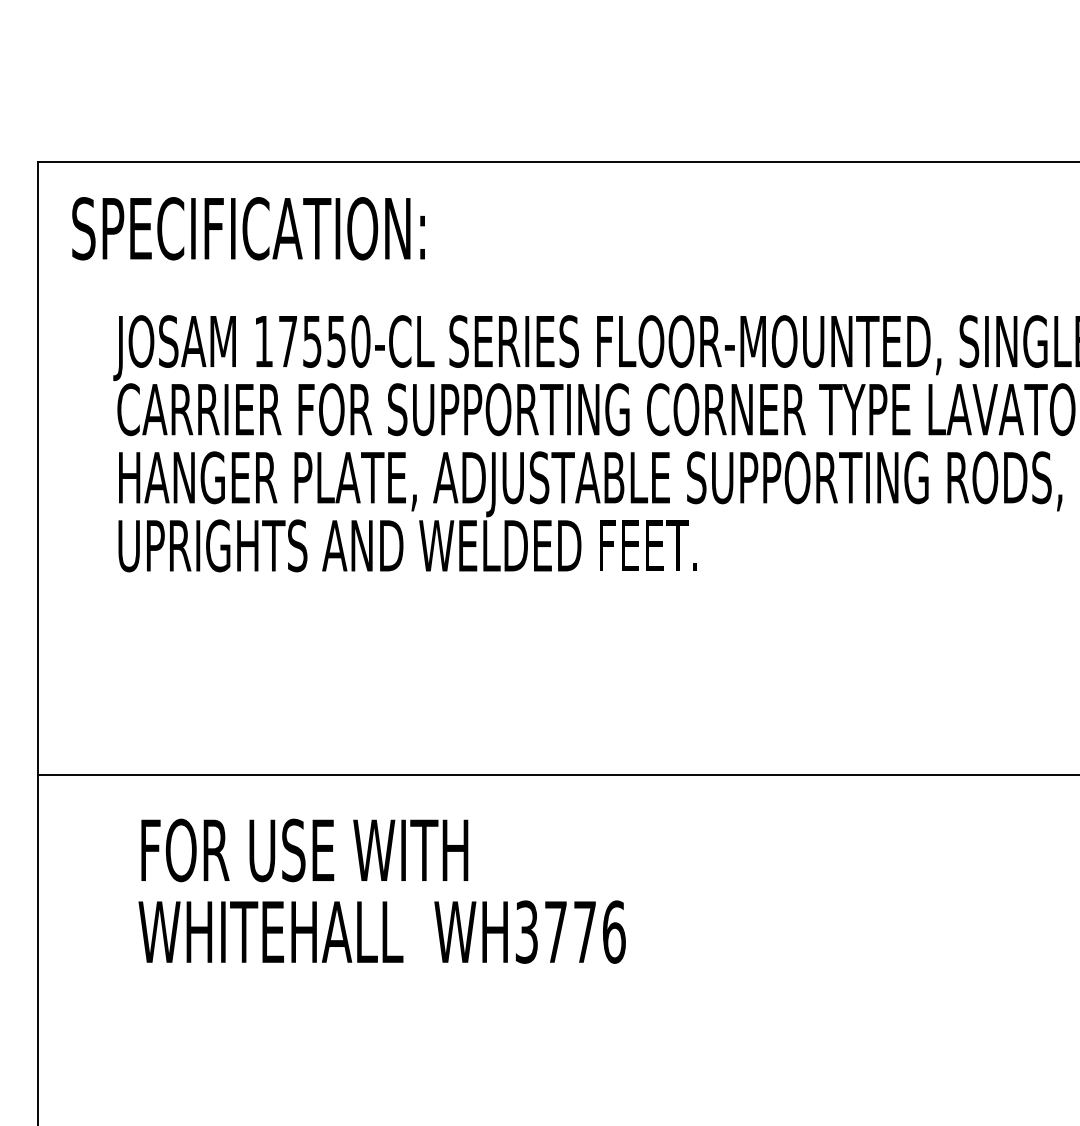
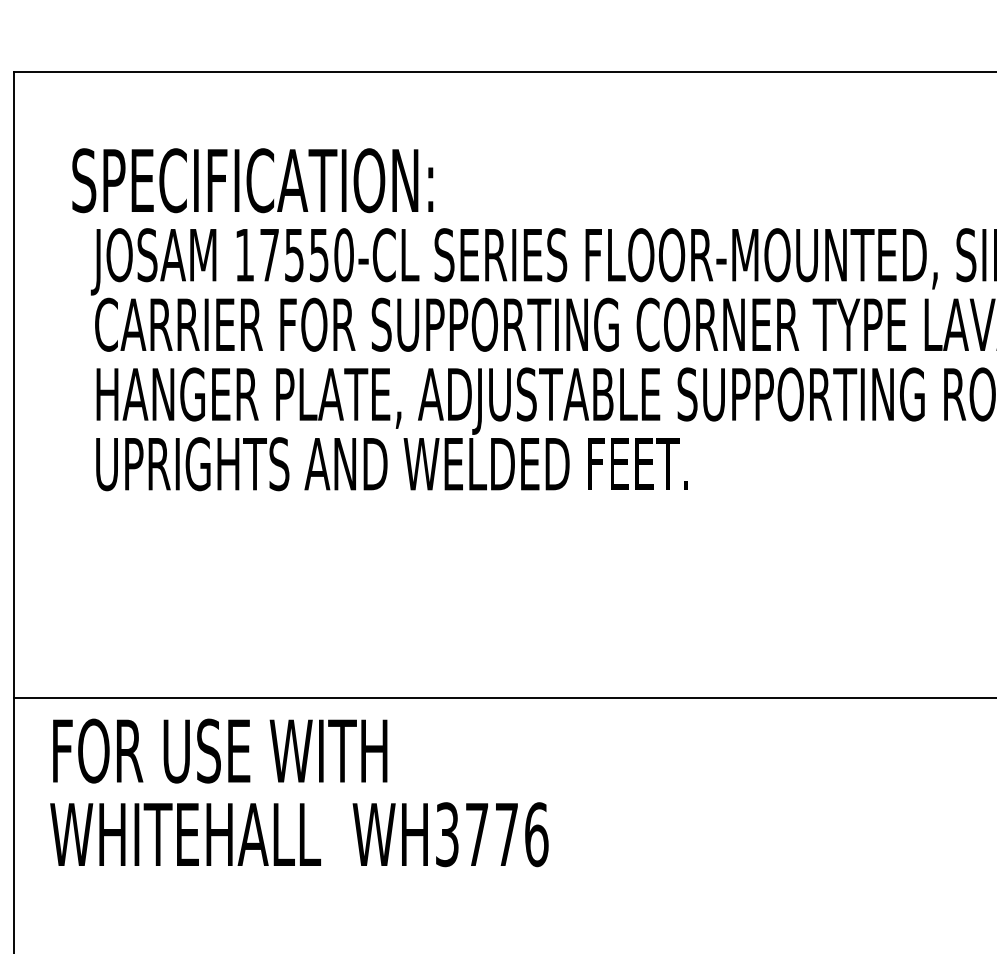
text: (248, 228) -> (252, 180), moved
text: (381, 890) -> (298, 792), moved

